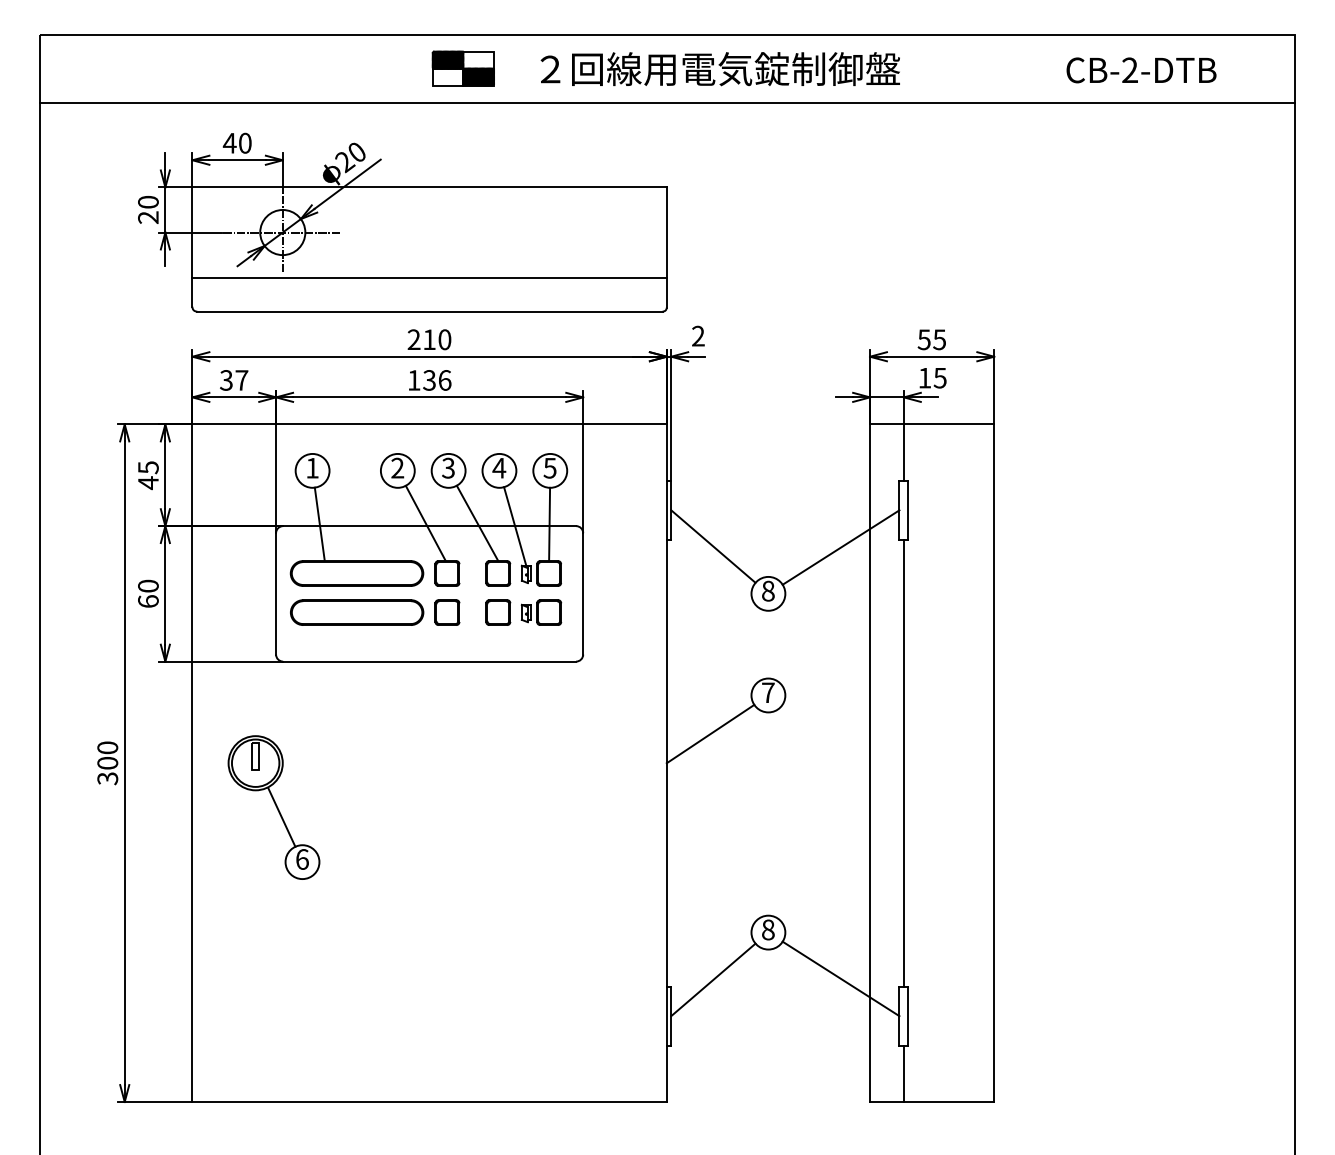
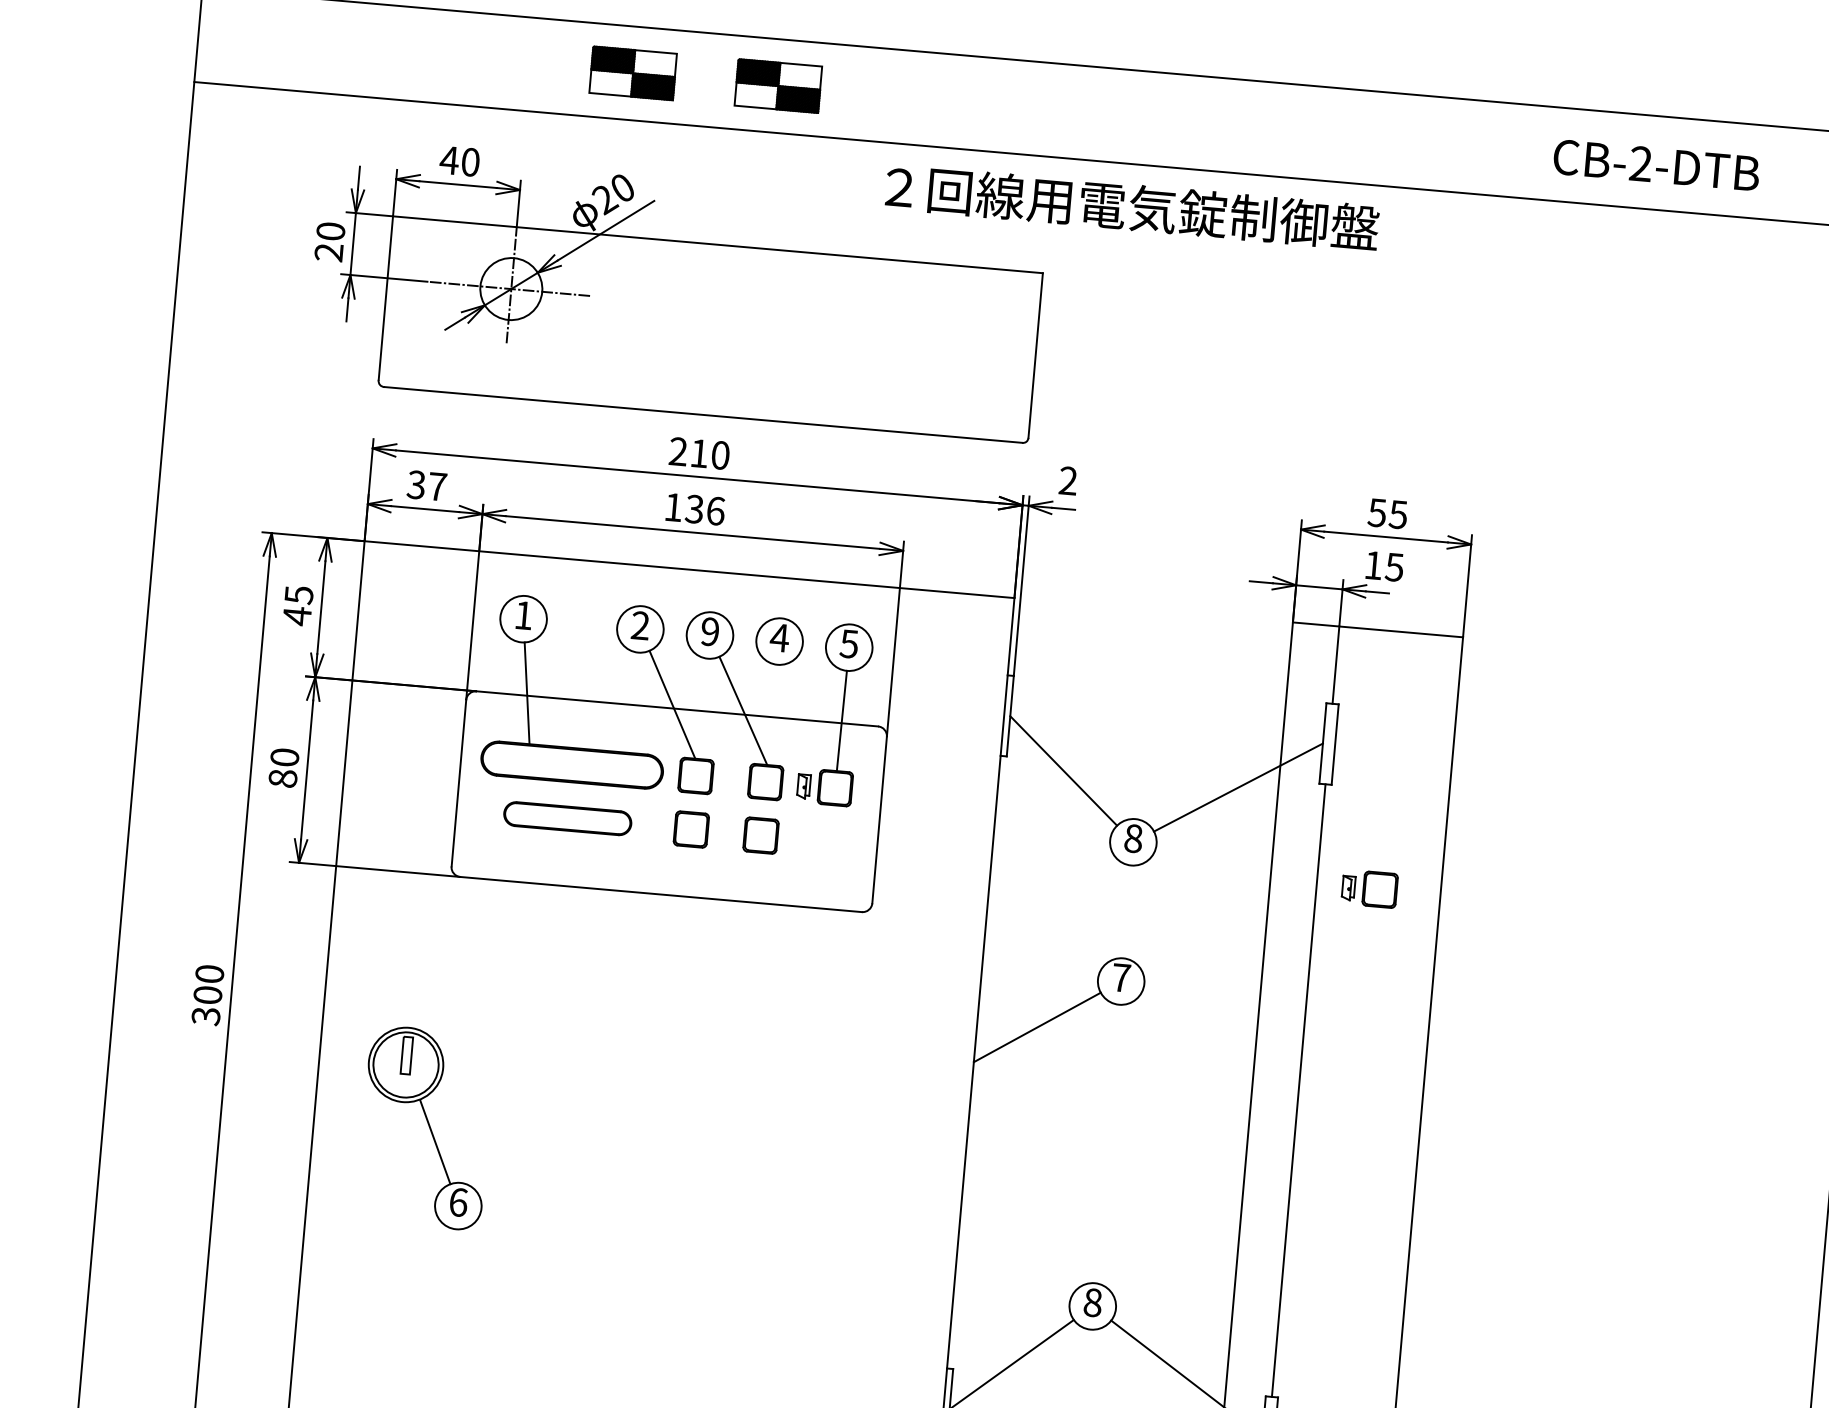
part: (356, 68) -> (631, 73), added
text: (719, 69) -> (1131, 207), moved
text: (1141, 70) -> (1656, 165), moved
line: (429, 277) -> (706, 368), removed
text: (448, 468) -> (710, 632), 3 -> 9
line: (515, 526) -> (794, 719), removed
text: (148, 601) -> (283, 778), 60 -> 80
part: (357, 612) -> (568, 818), size x0.7
part: (541, 612) -> (1369, 888), moved
part: (273, 807) -> (425, 1127), moved

